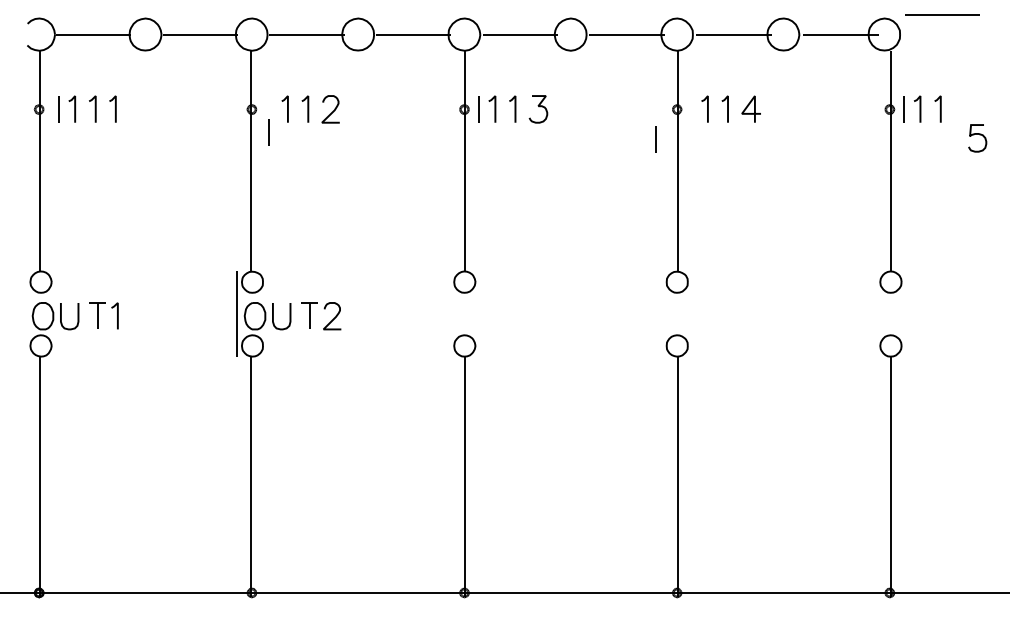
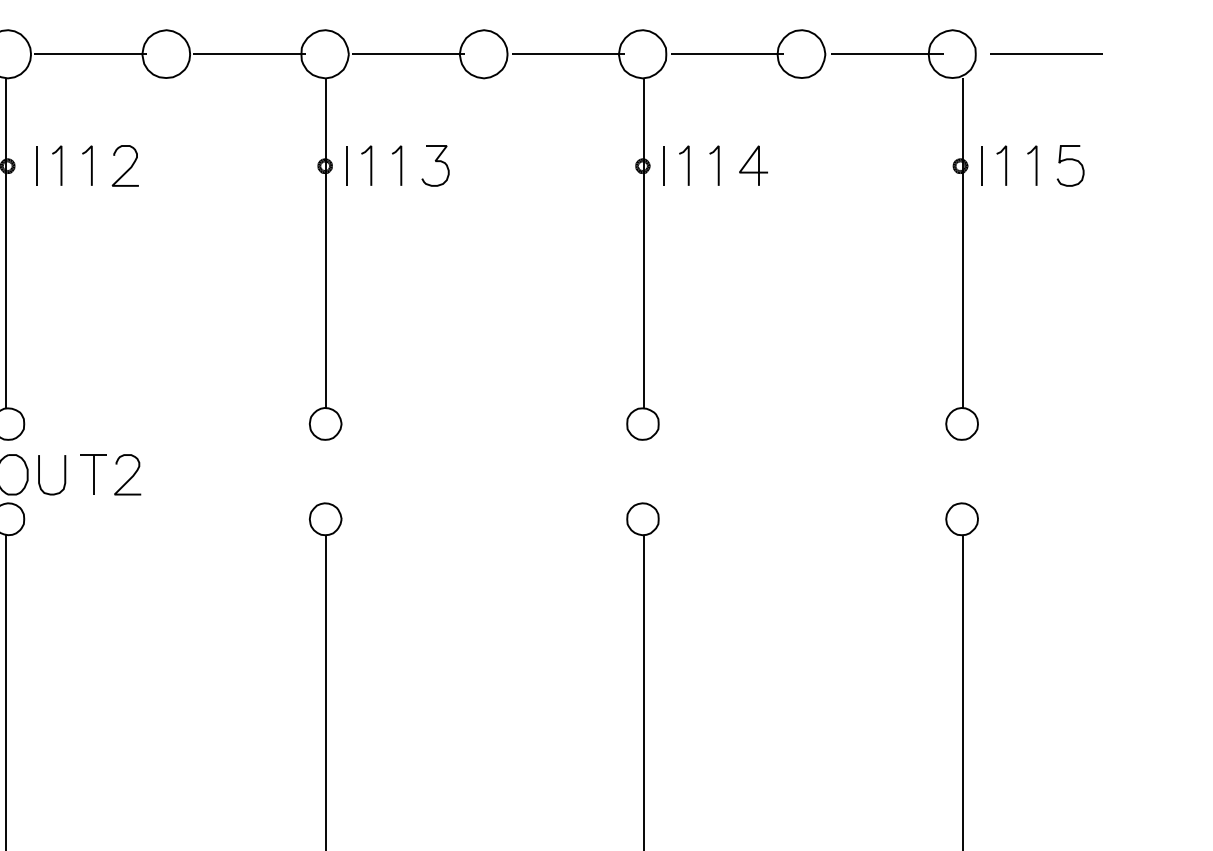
line: (942, 14) -> (1046, 54), moved
line: (268, 132) -> (35, 166), moved
curve: (979, 135) -> (1073, 161), moved
line: (655, 139) -> (662, 166), moved

